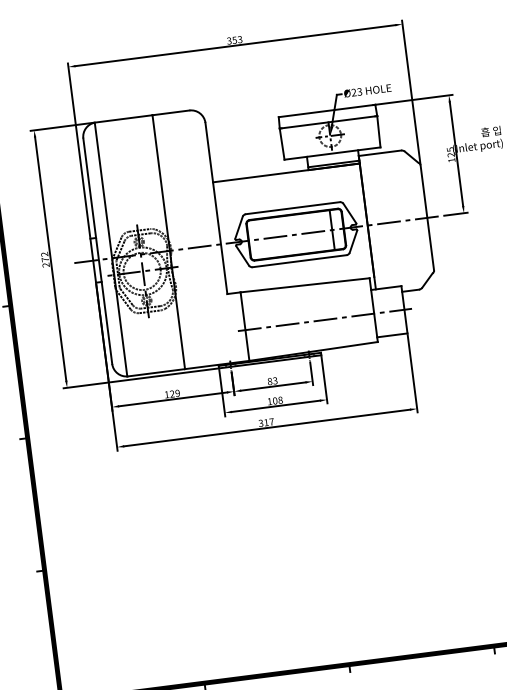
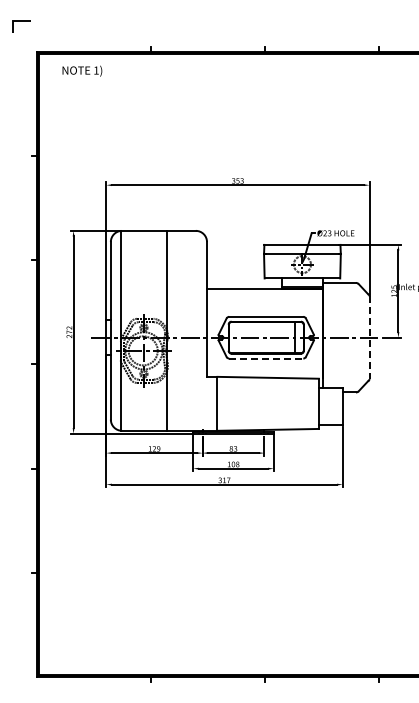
line: (427, 218) -> (369, 338), solid -> dashed
line: (299, 261) -> (266, 358), solid -> dashed
line: (324, 319) -> (279, 406), removed

